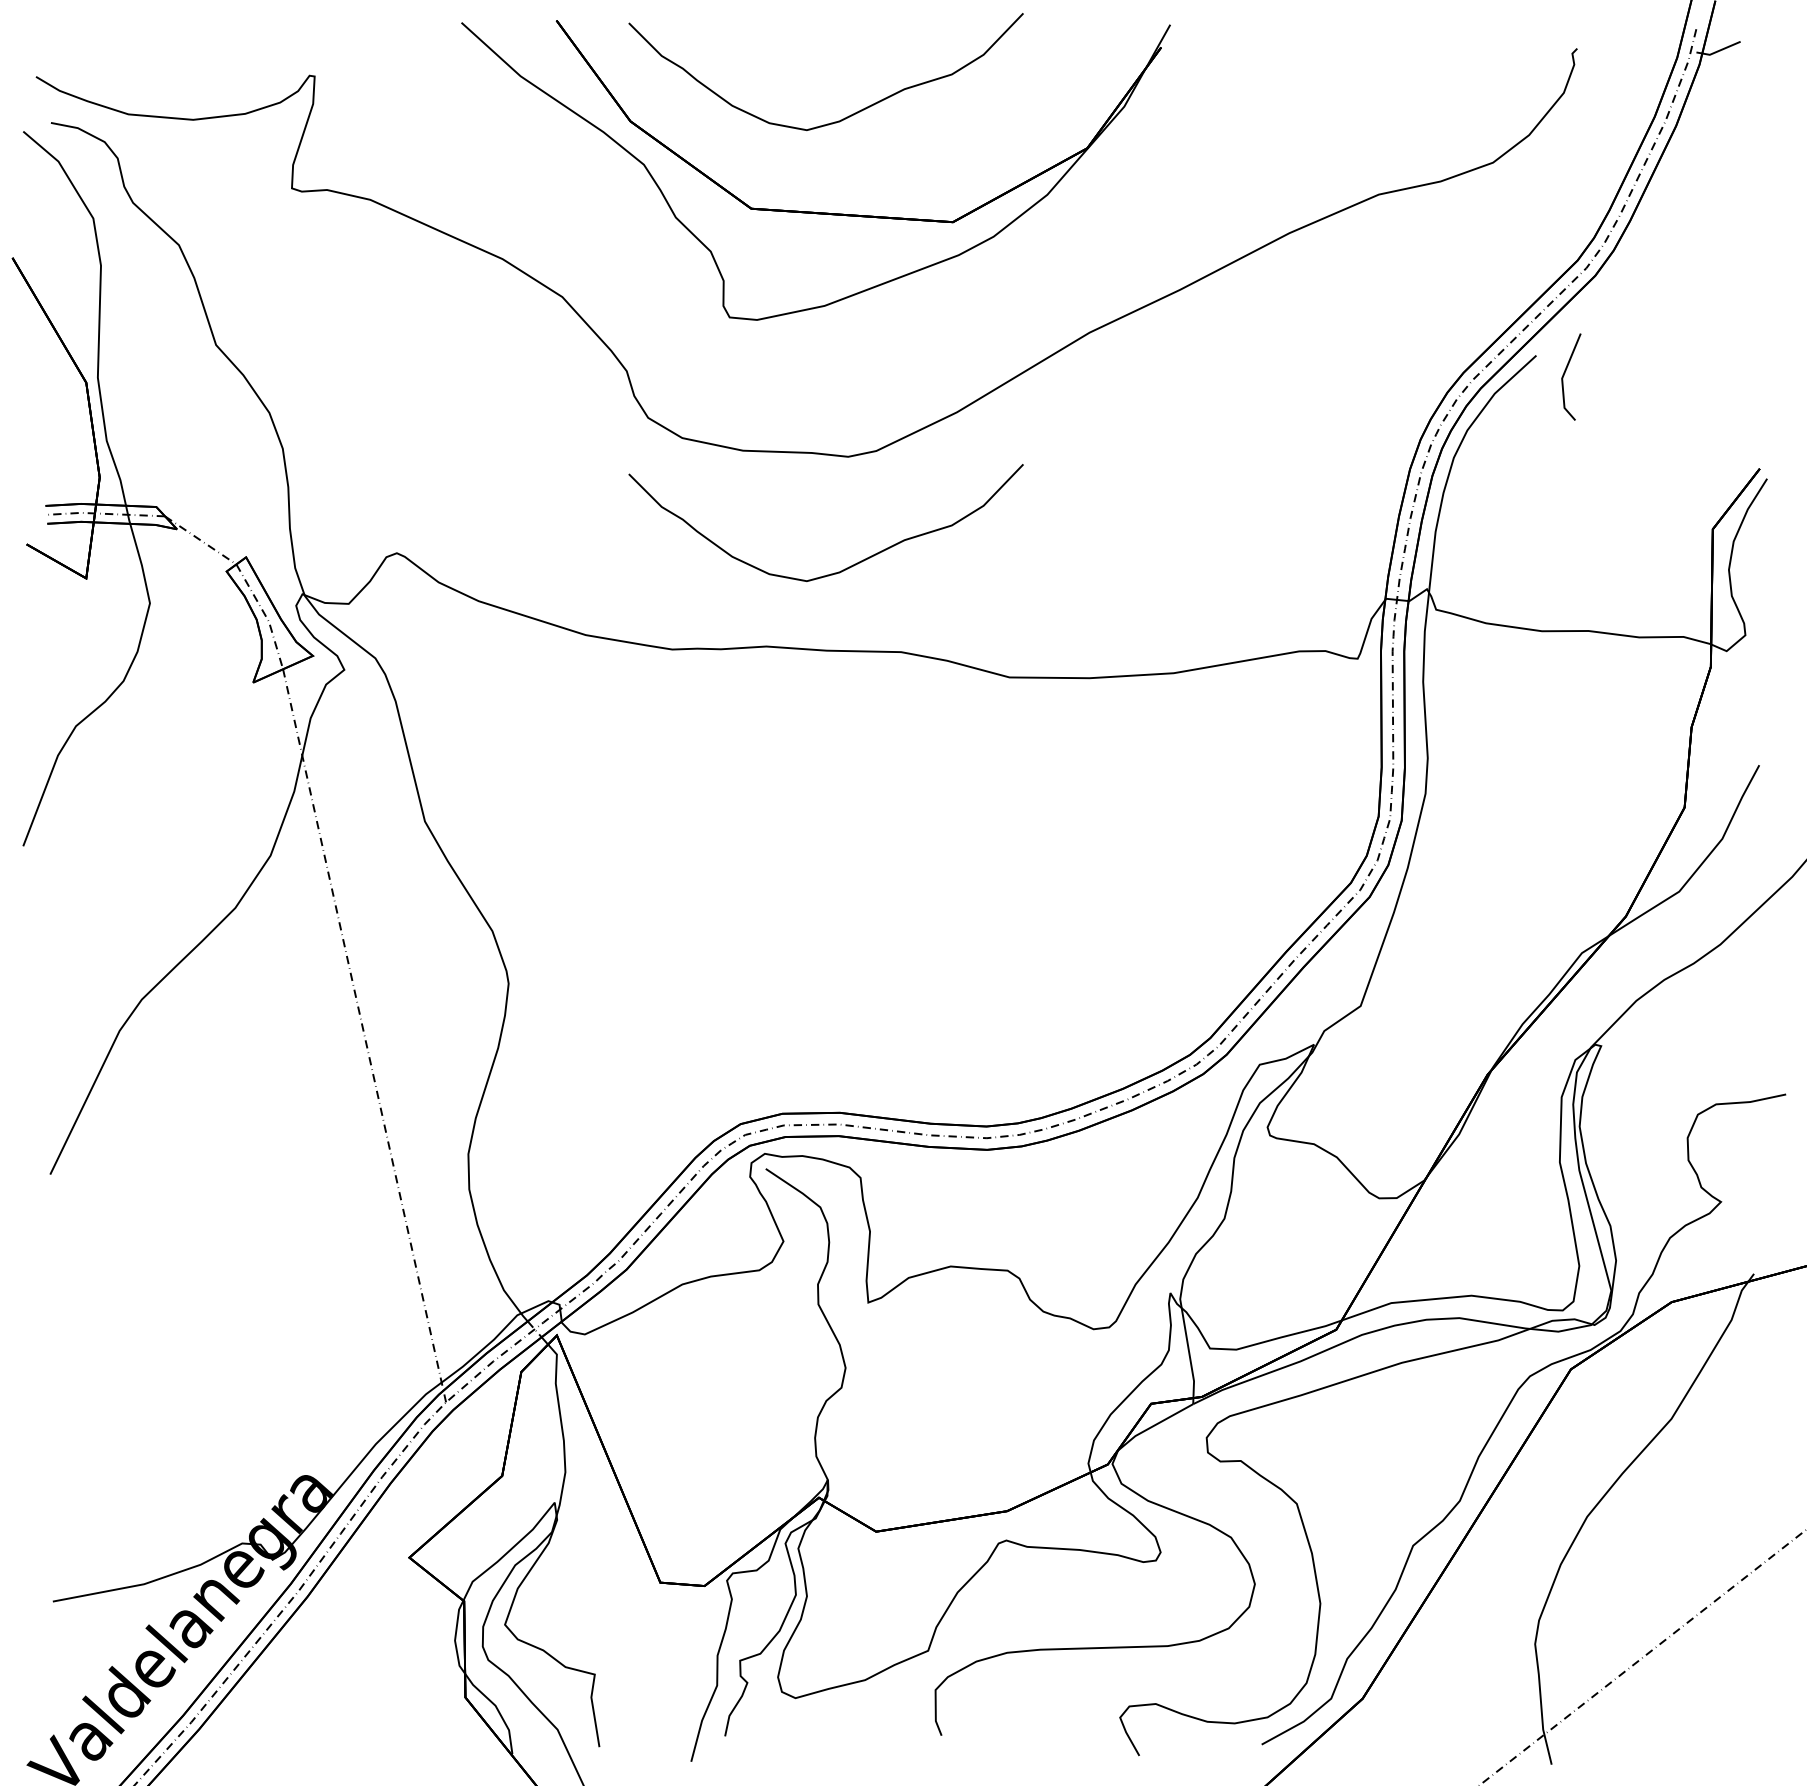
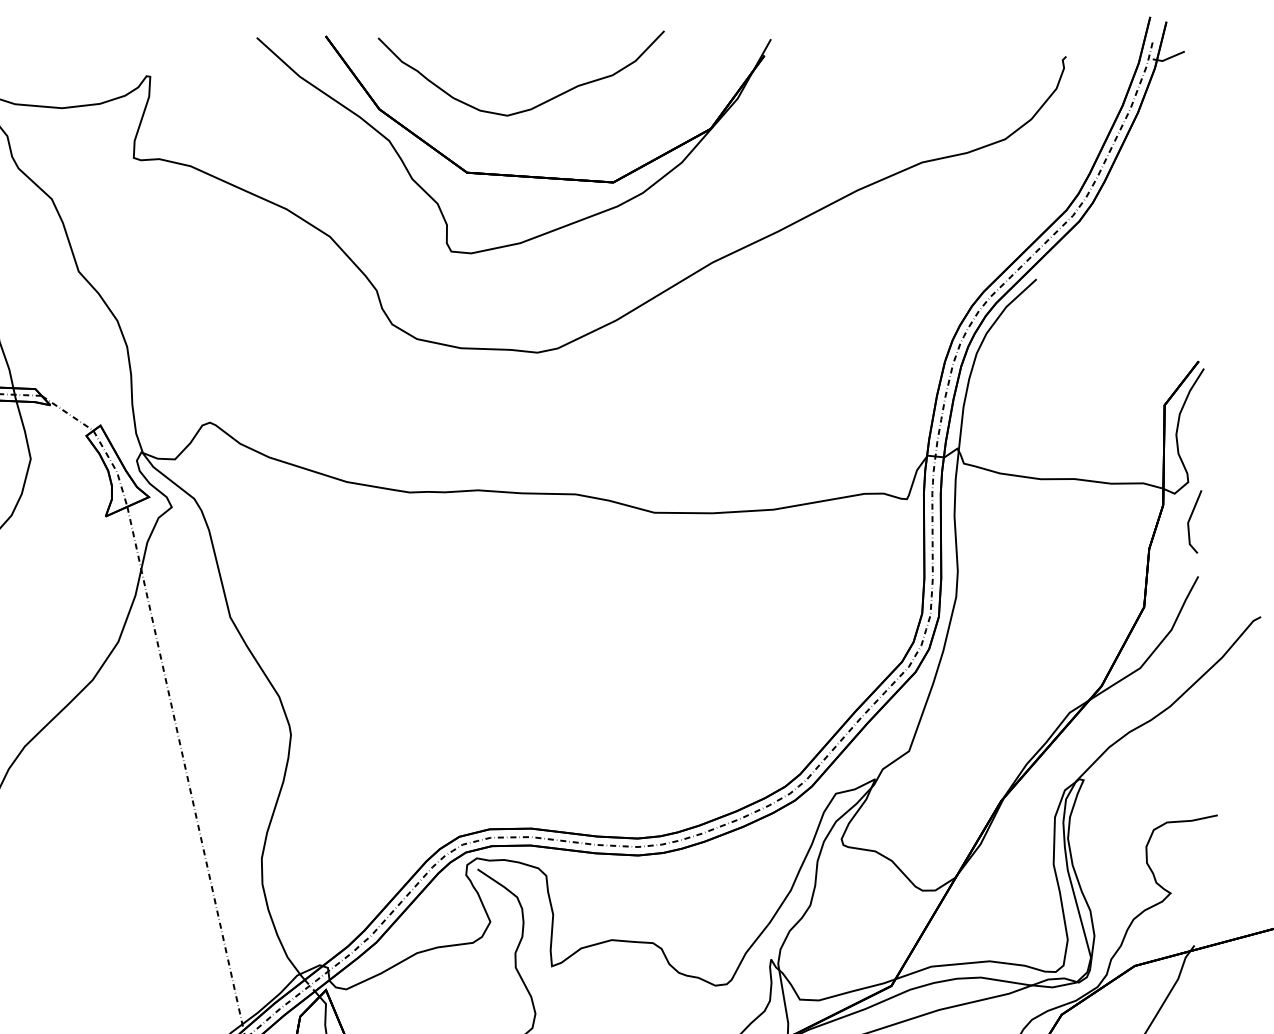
line: (1565, 373) -> (1190, 519), moved
curve: (842, 569) -> (533, 434), removed

